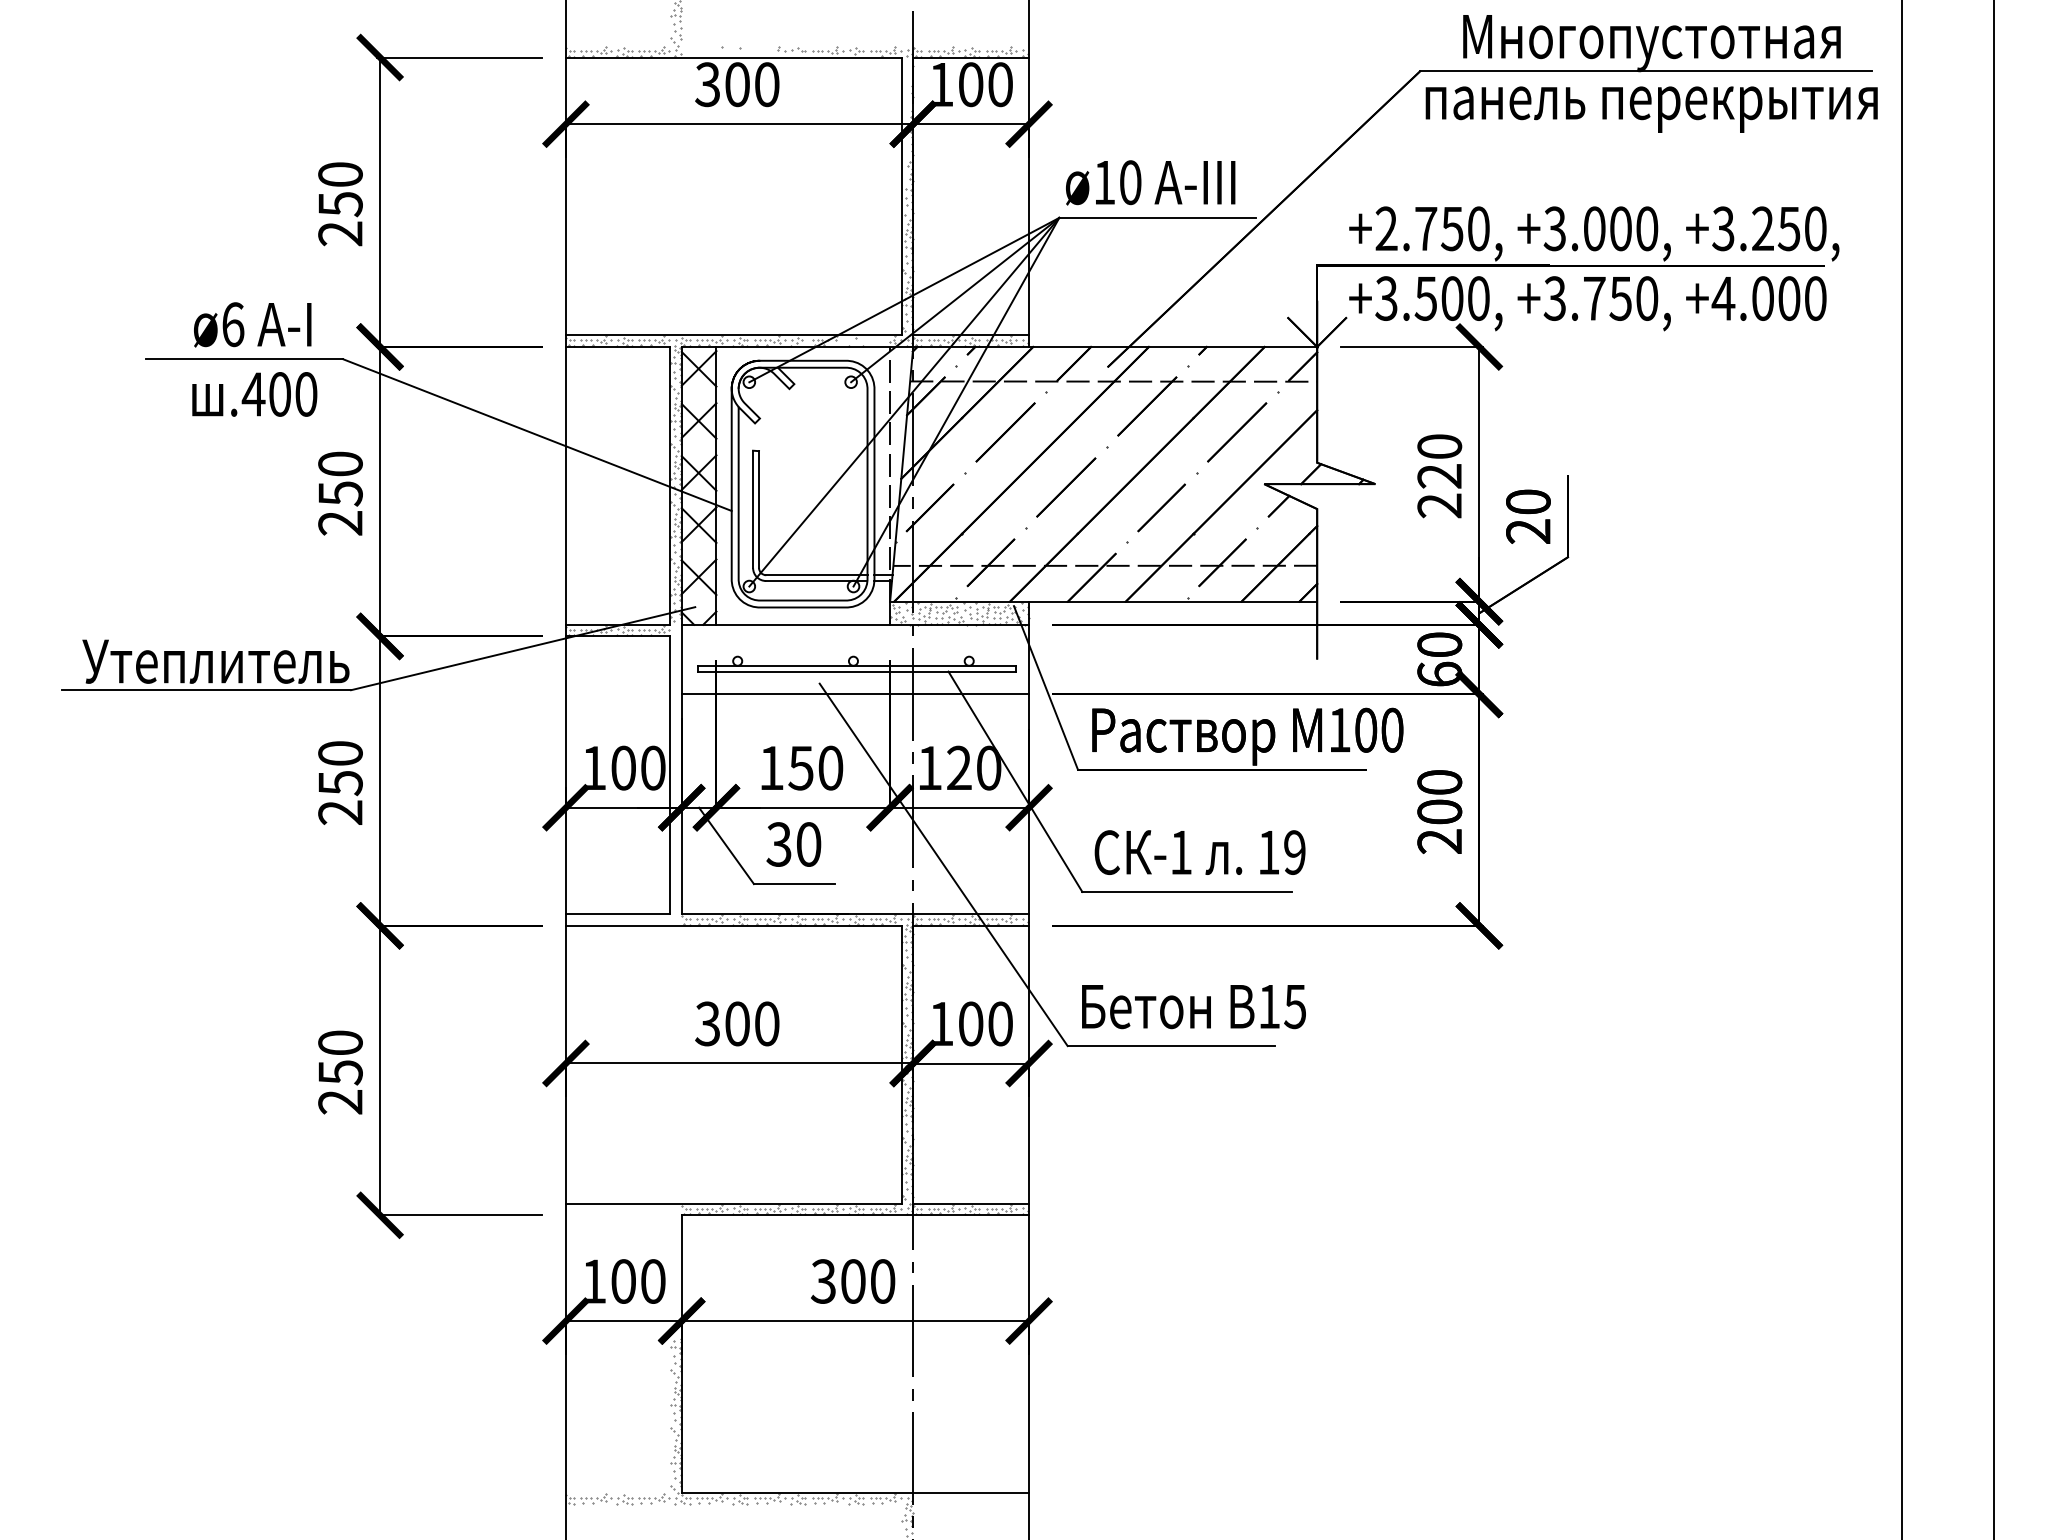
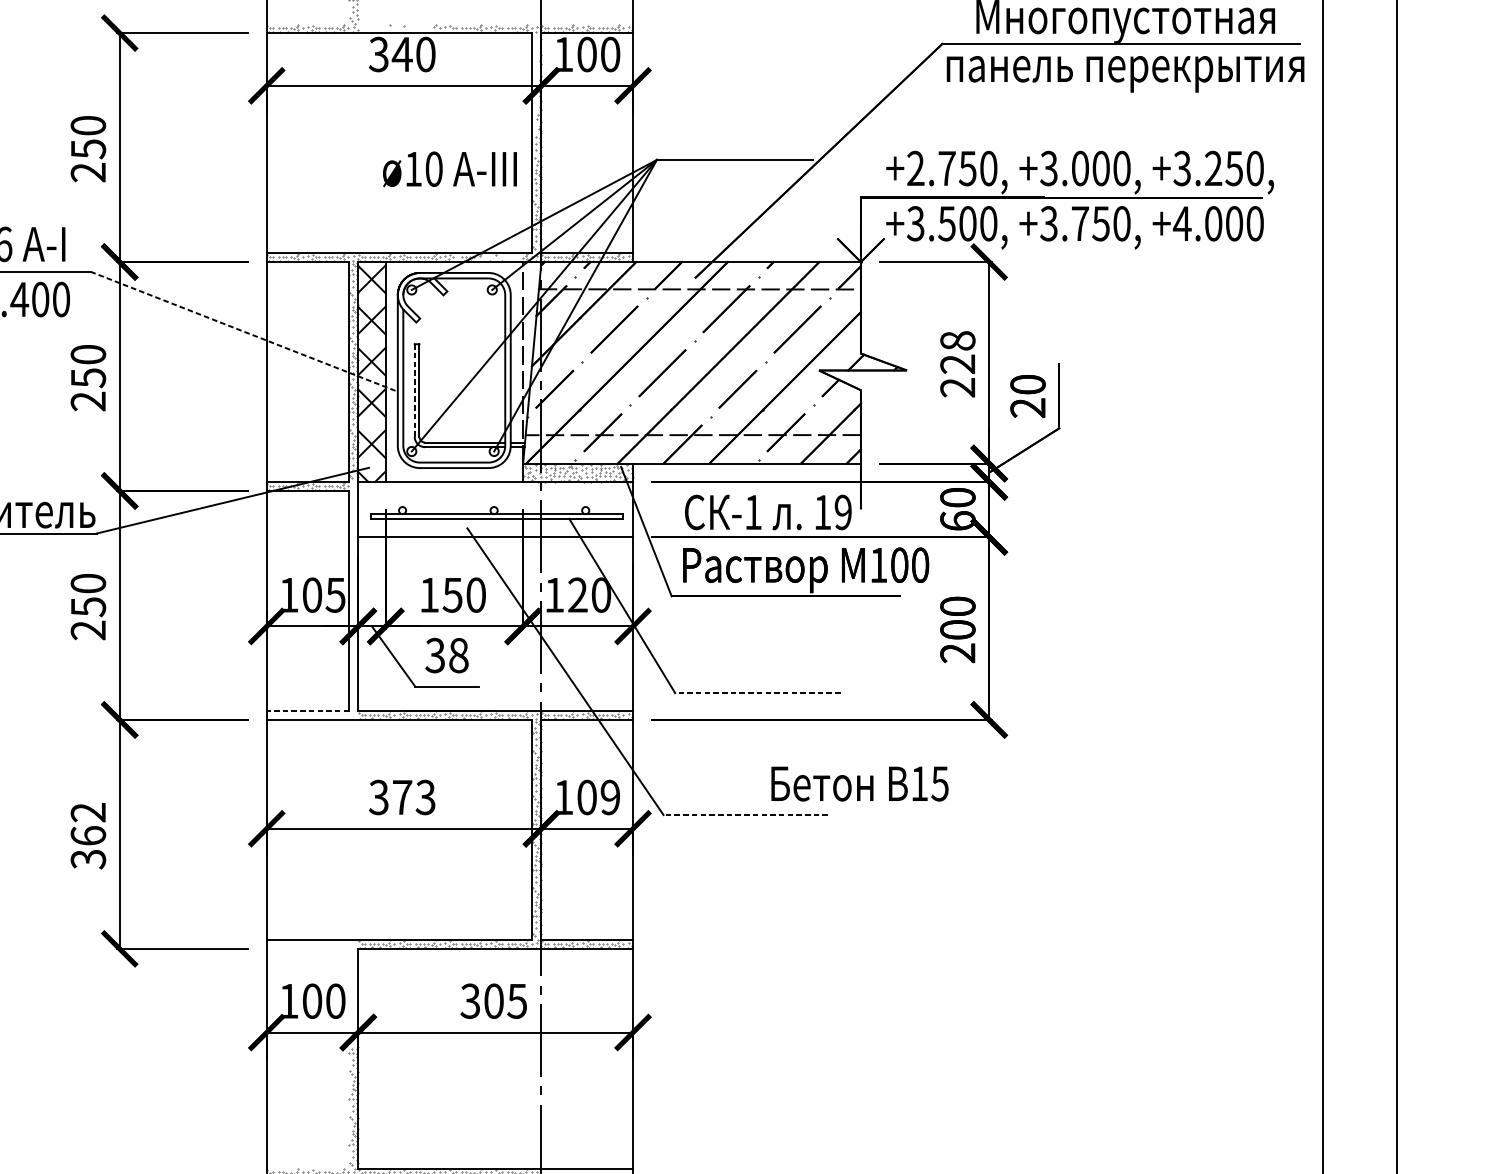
text: (737, 84) -> (402, 54), 300 -> 340
text: (1150, 182) -> (449, 169), moved
line: (537, 435) -> (244, 332), solid -> dashed
text: (1439, 446) -> (957, 340), 220 -> 228
line: (753, 509) -> (415, 390), solid -> dashed
text: (652, 767) -> (335, 594), 100 -> 105
text: (808, 844) -> (458, 655), 30 -> 38
text: (1199, 852) -> (767, 512), moved
line: (1186, 891) -> (757, 692), solid -> dashed
line: (617, 914) -> (307, 710), solid -> dashed
text: (1193, 1007) -> (859, 784), moved
text: (752, 1023) -> (414, 797), 300 -> 373
text: (1000, 1023) -> (610, 797), 100 -> 109
line: (1171, 1046) -> (745, 815), solid -> dashed
text: (340, 1072) -> (88, 835), 250 -> 362
text: (882, 1281) -> (517, 1001), 300 -> 305

